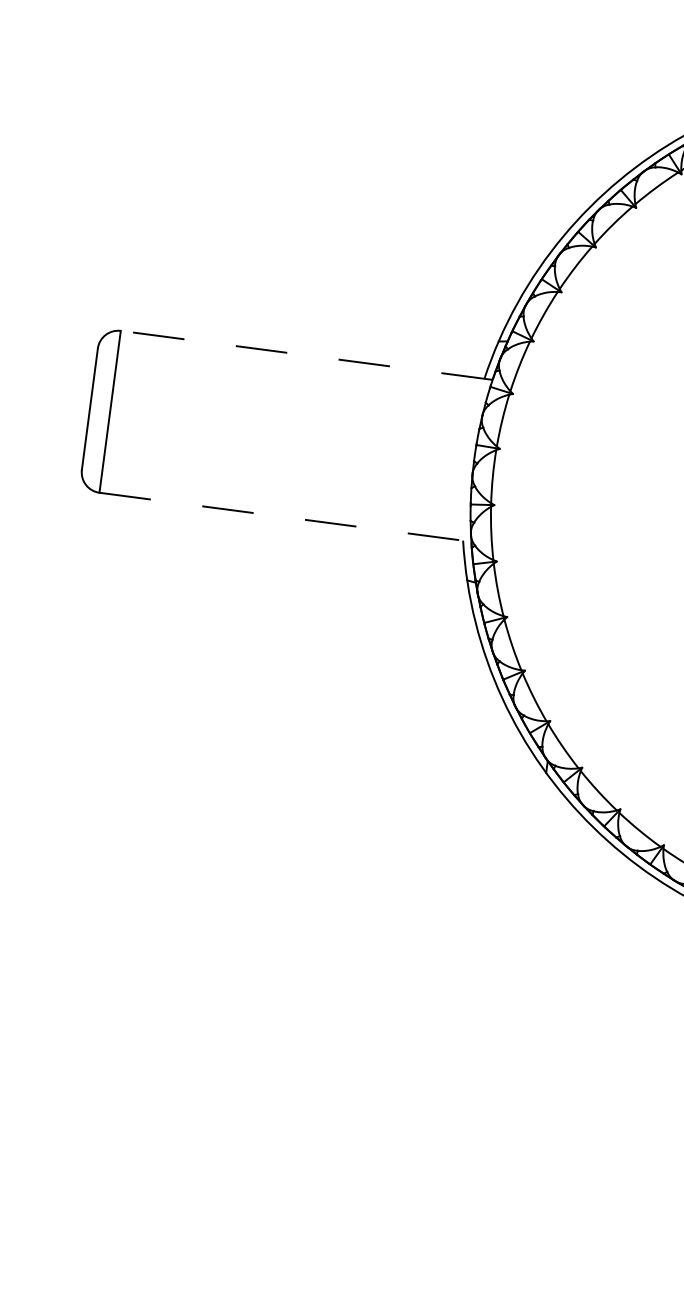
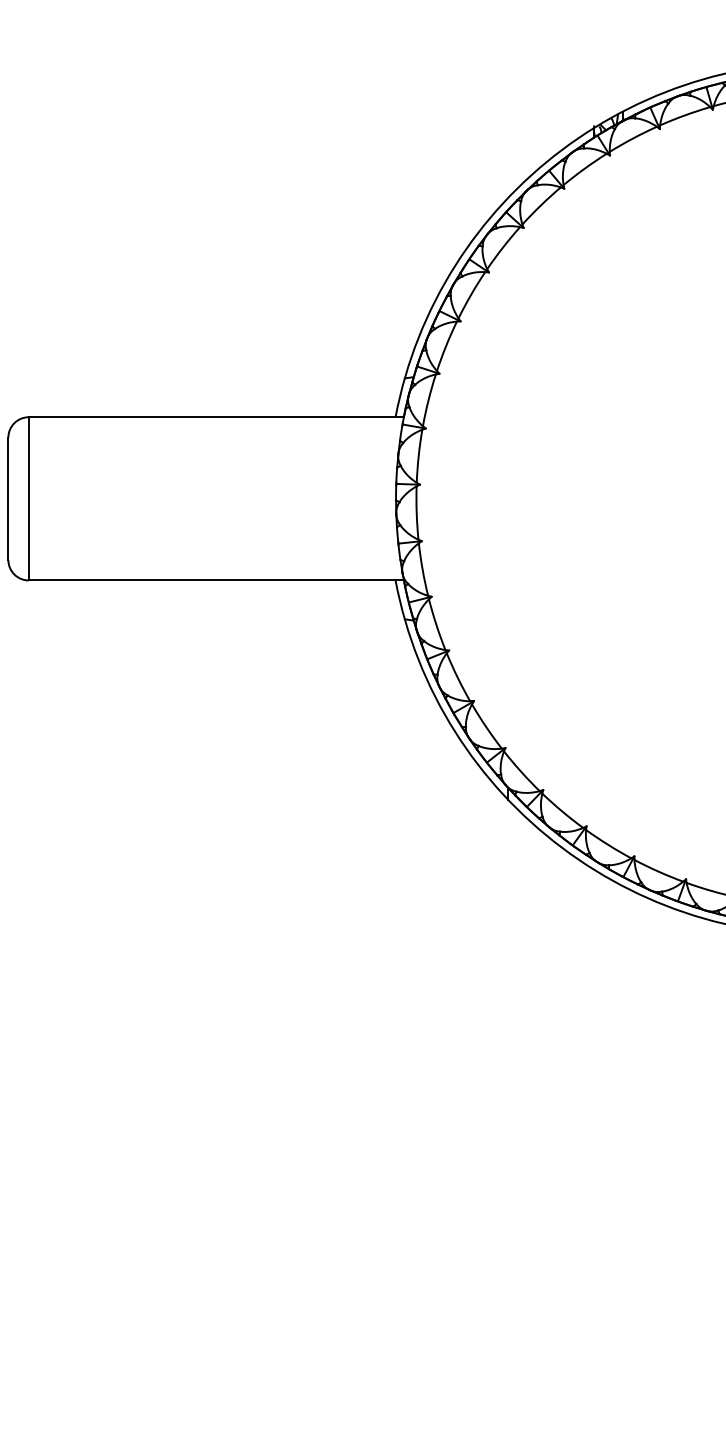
line: (306, 355) -> (216, 417), dashed -> solid
line: (285, 517) -> (216, 580), dashed -> solid

